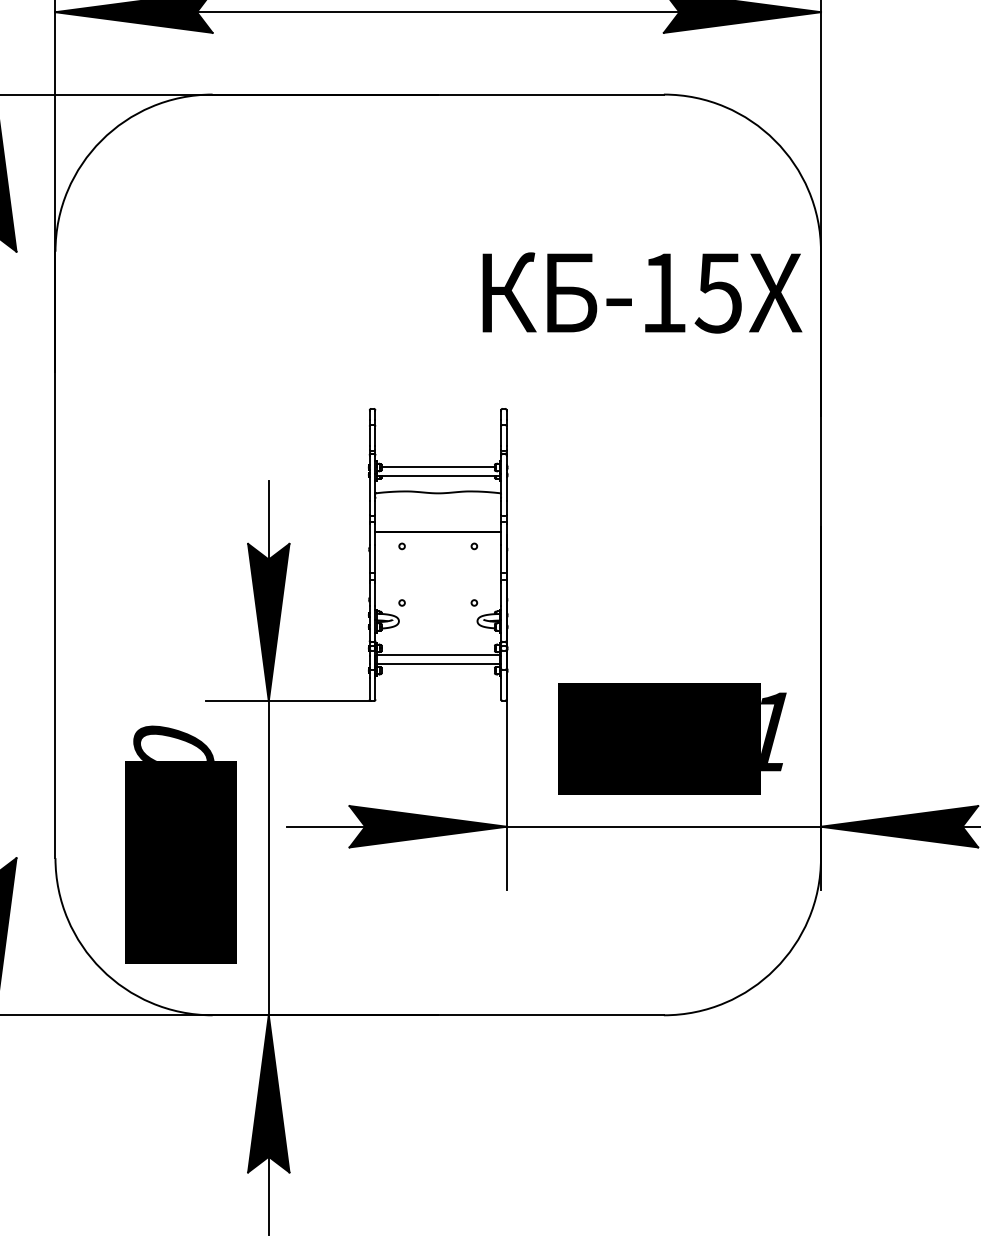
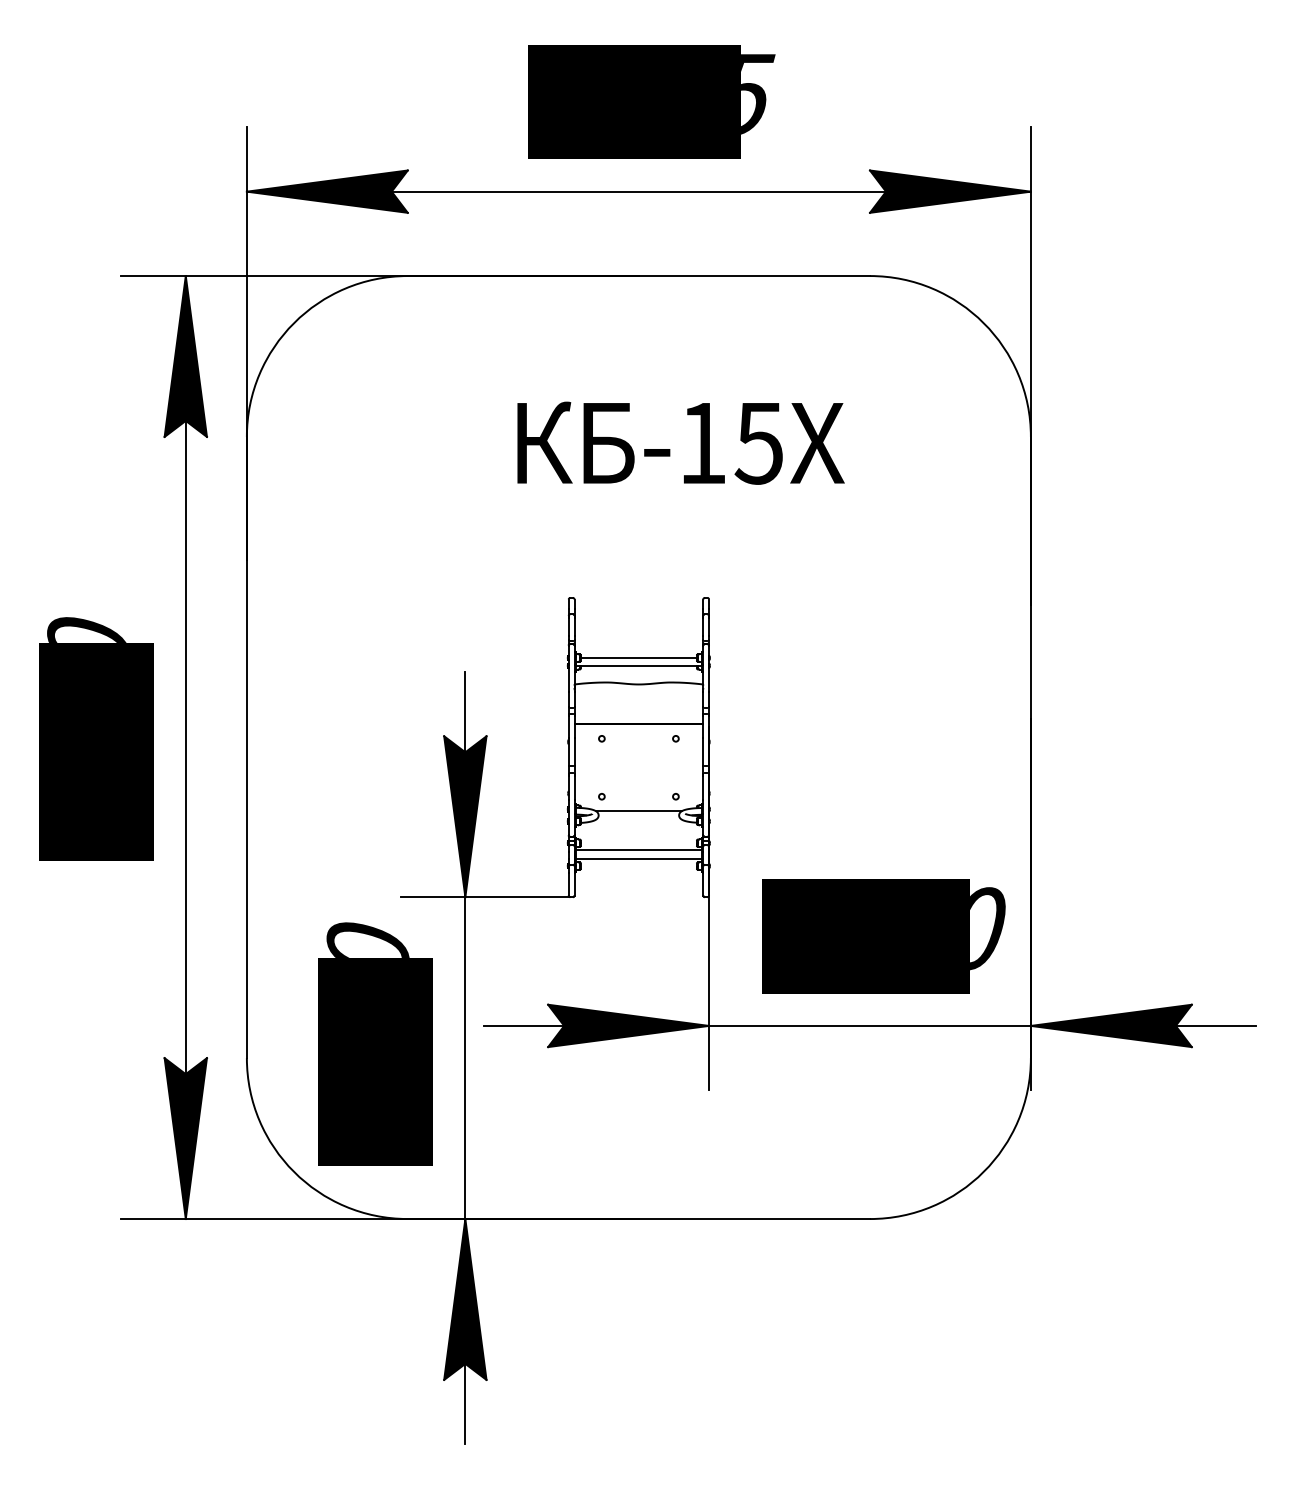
text: (641, 292) -> (680, 442), moved
line: (437, 617) -> (638, 811), added
text: (778, 731) -> (987, 928), 1001 -> 1000

